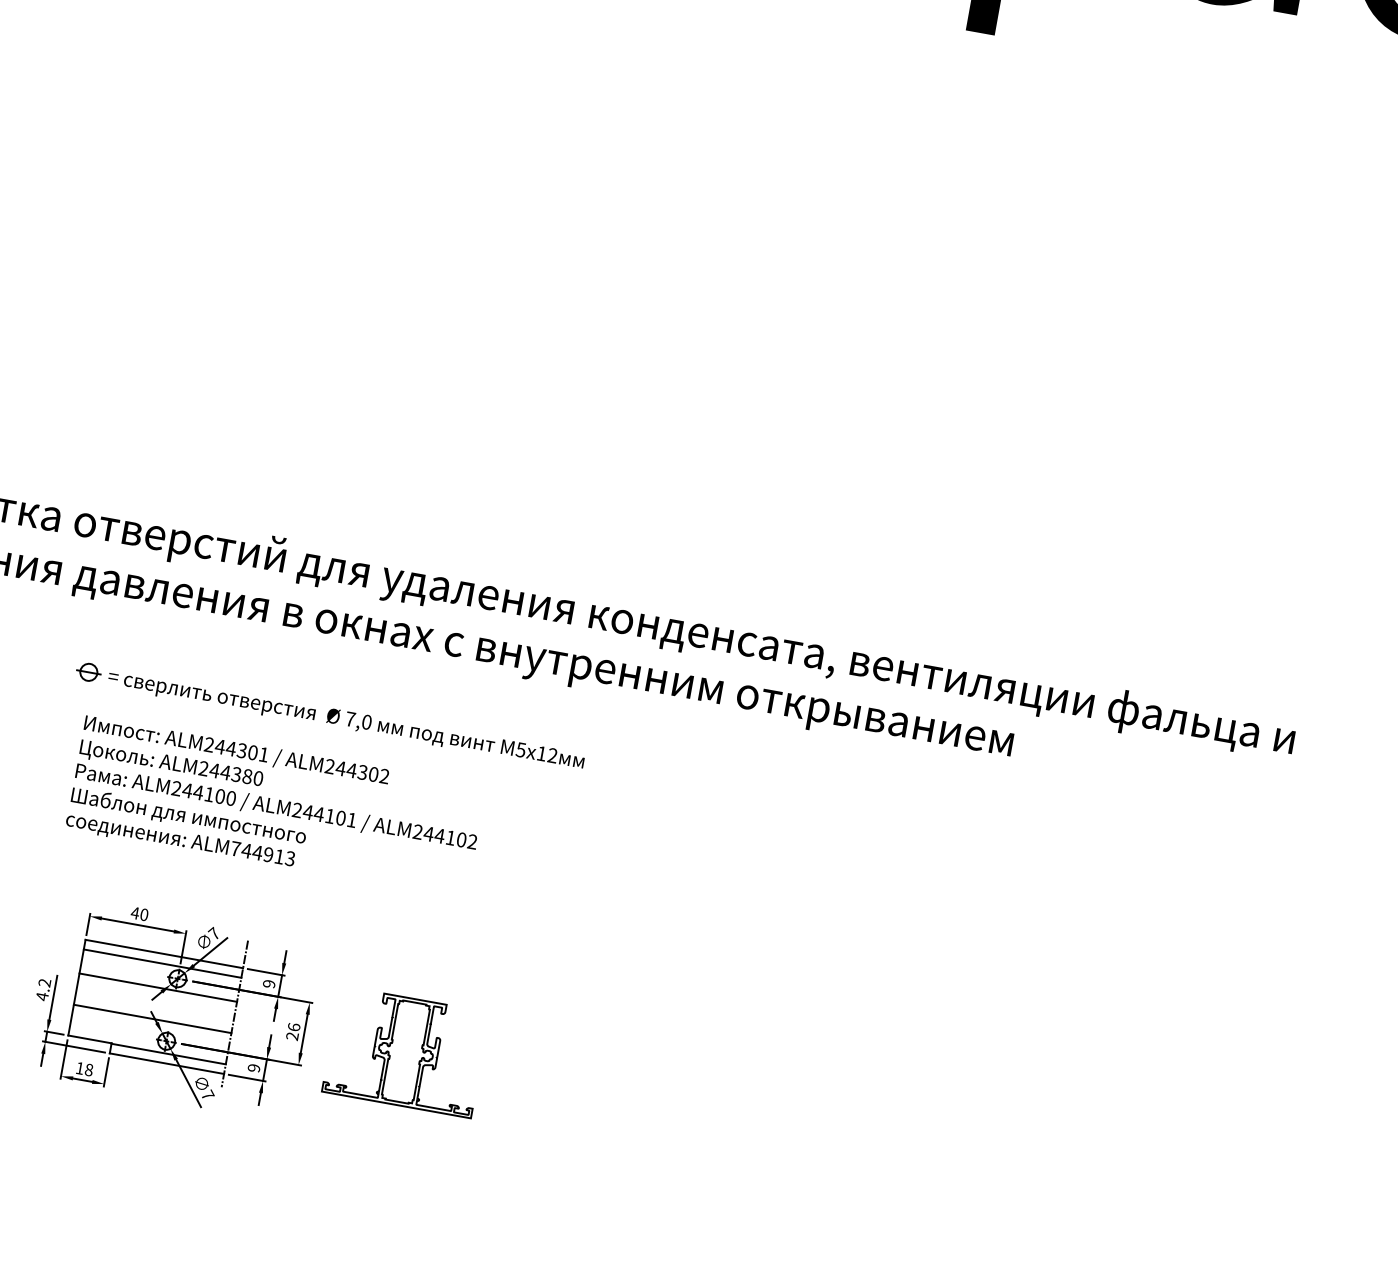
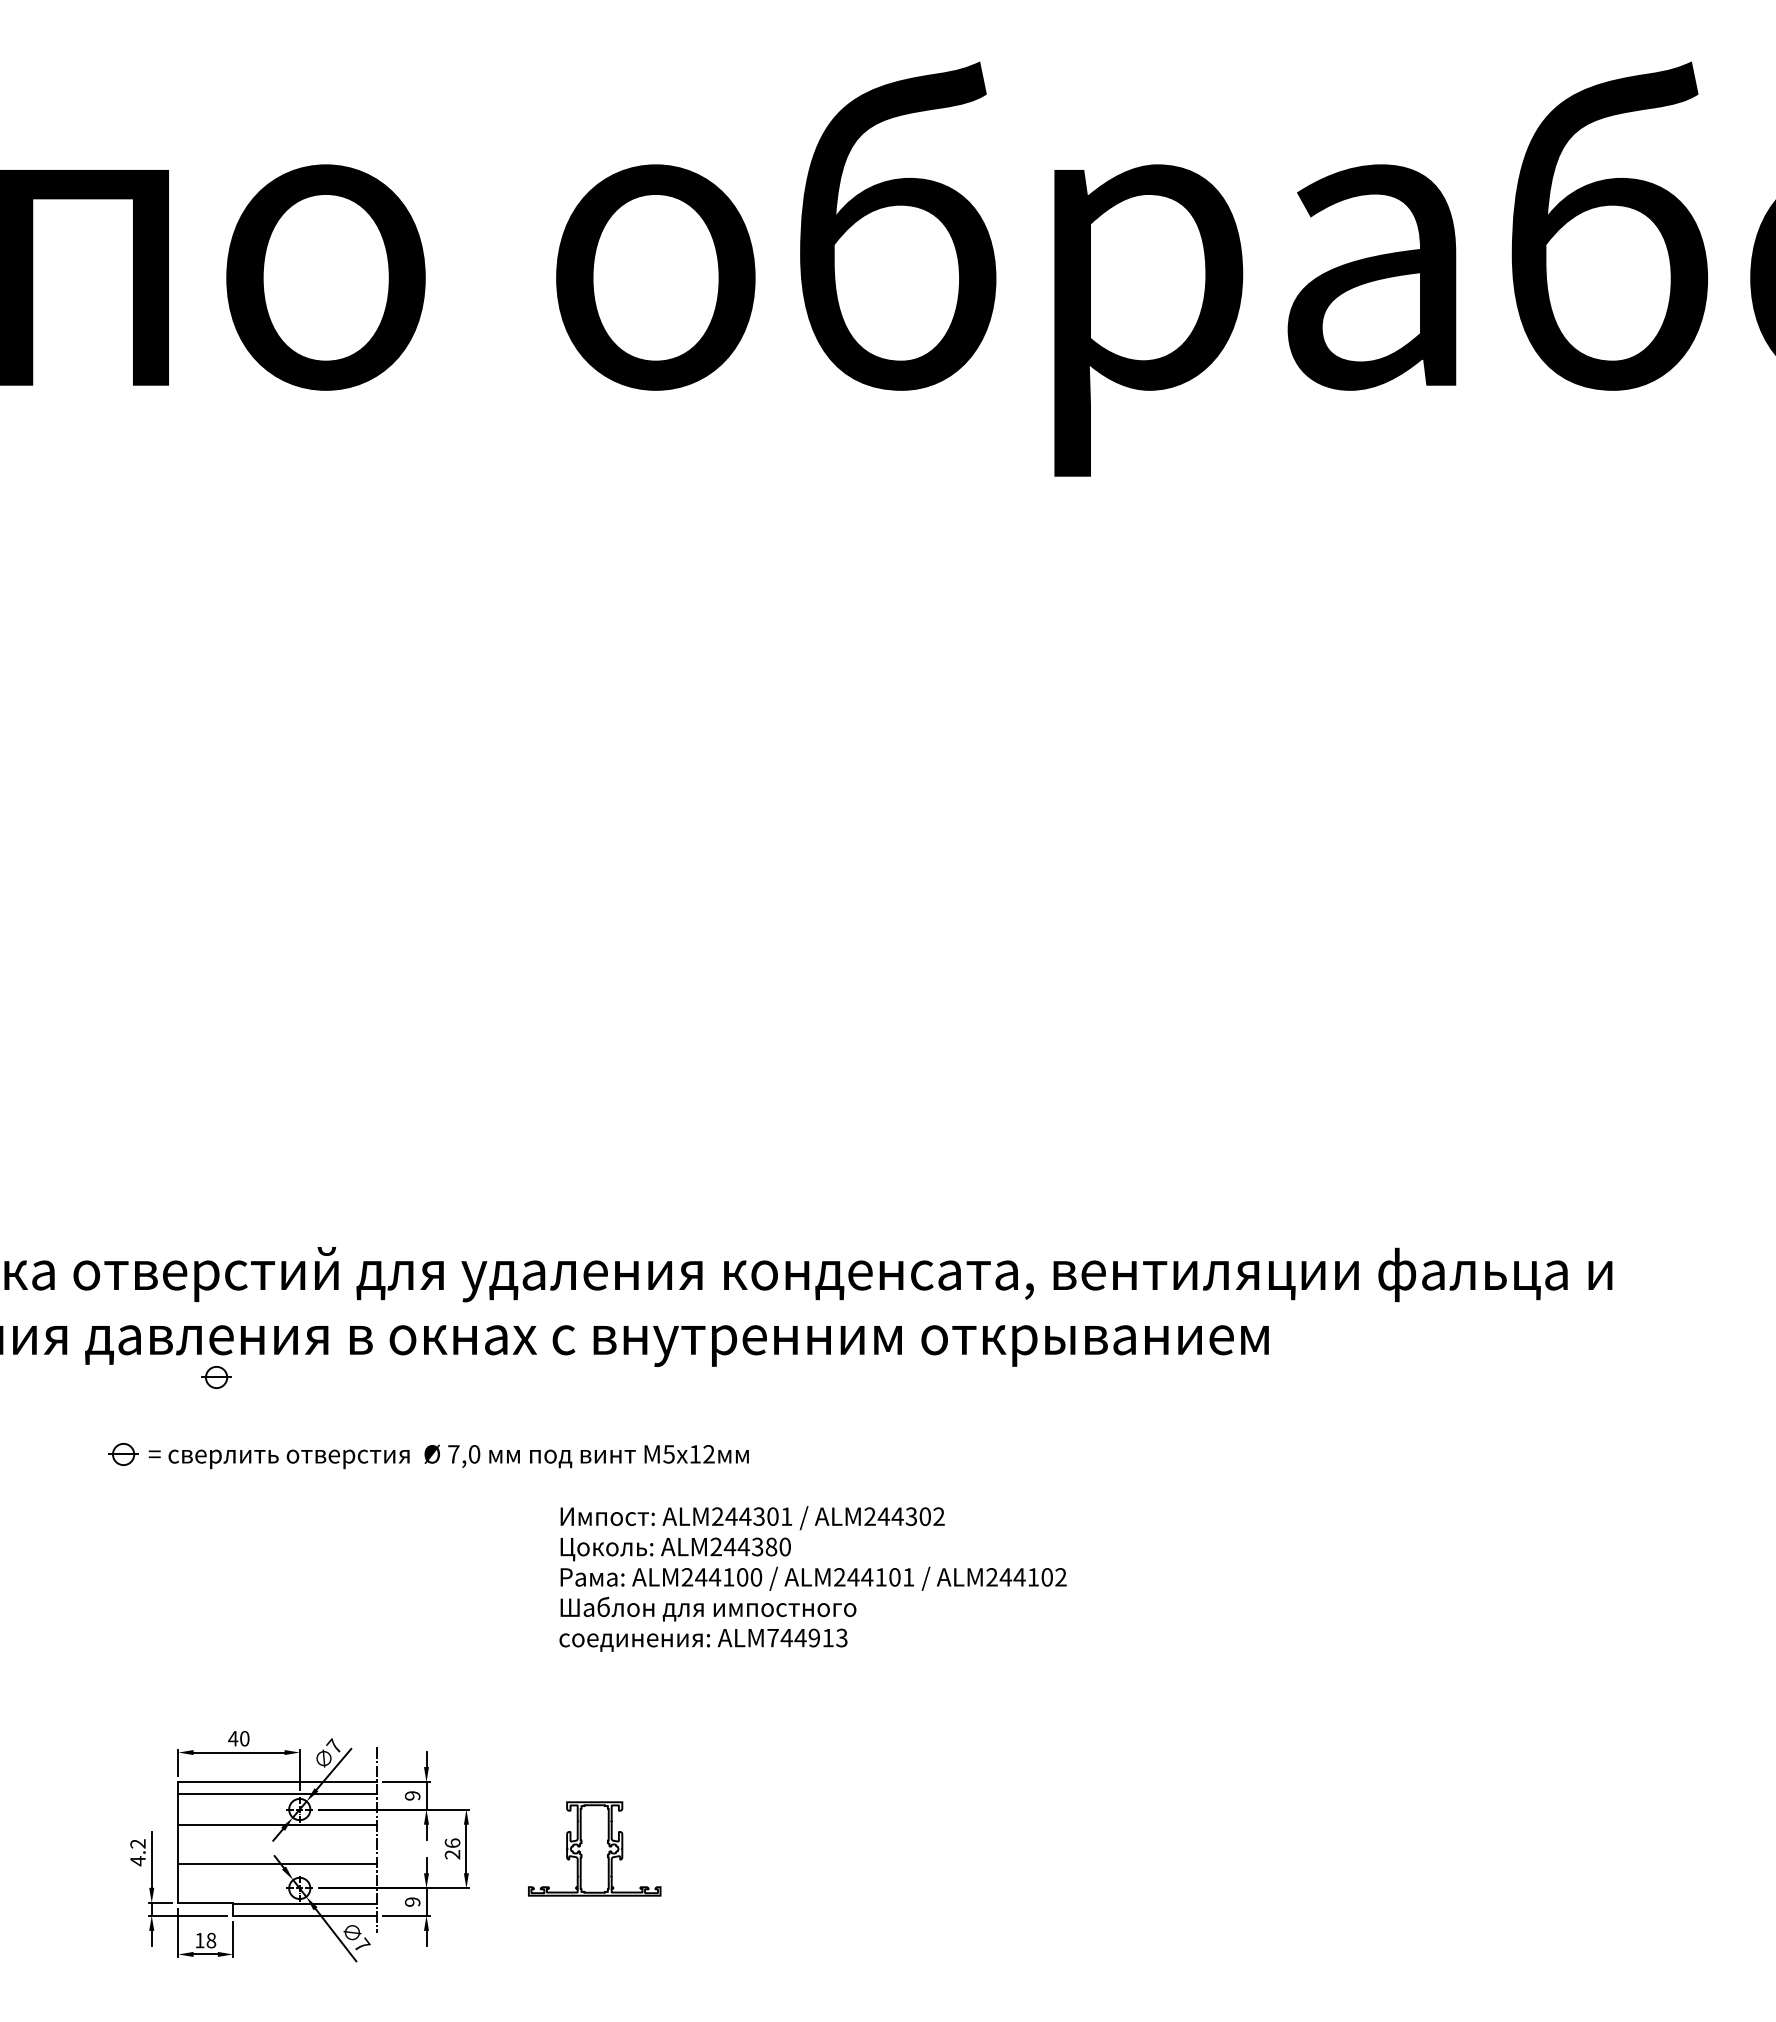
part: (173, 624) -> (216, 1377), added
text: (275, 807) -> (812, 1578), moved
part: (405, 1051) -> (594, 1848), size x0.7

